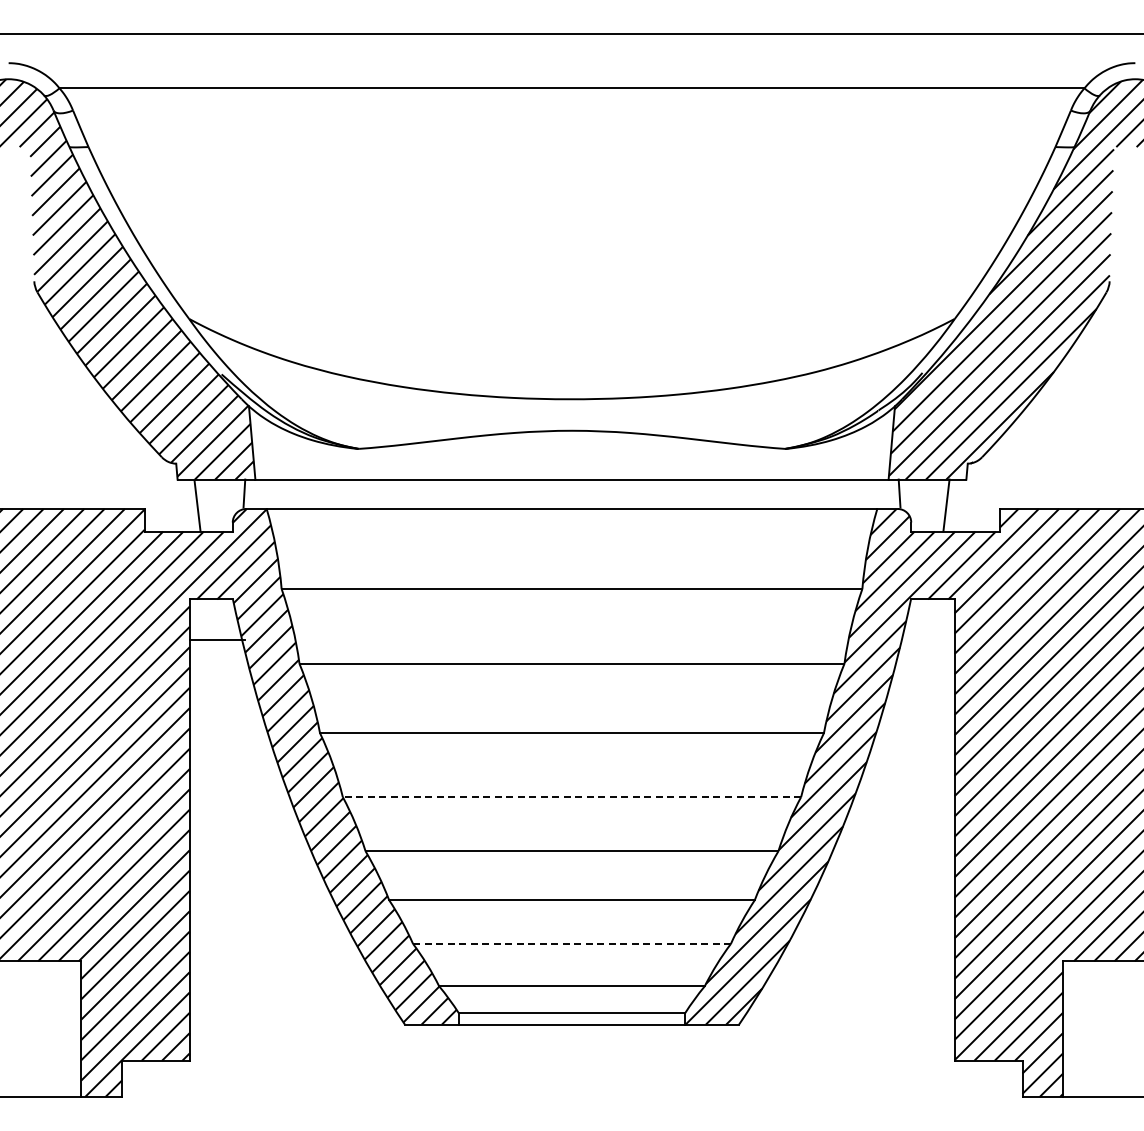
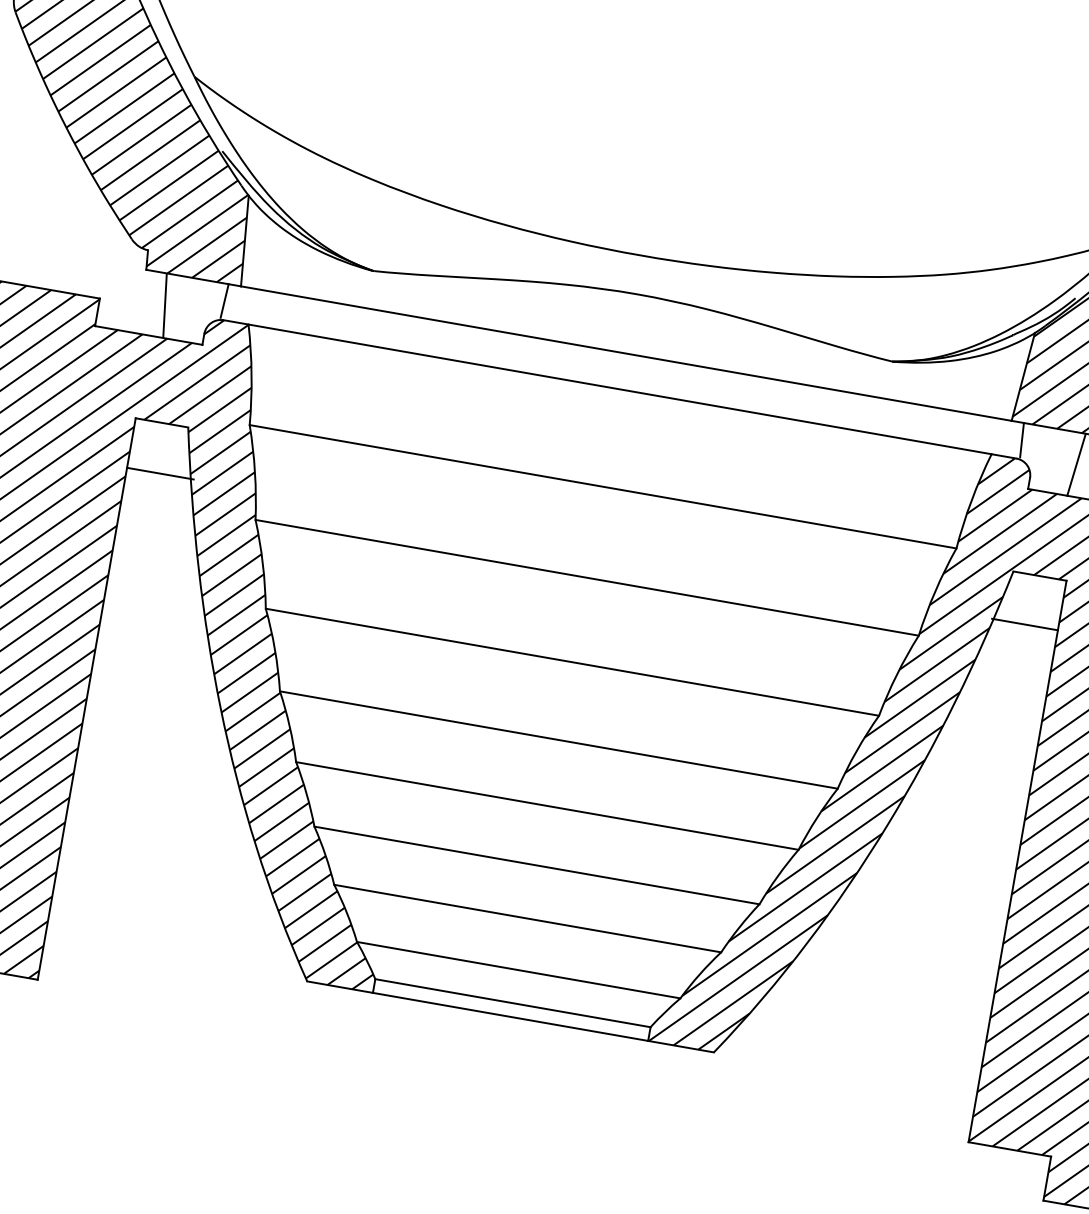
line: (927, 640) -> (1024, 624), added
line: (571, 797) -> (558, 740), dashed -> solid
line: (572, 943) -> (528, 918), dashed -> solid

